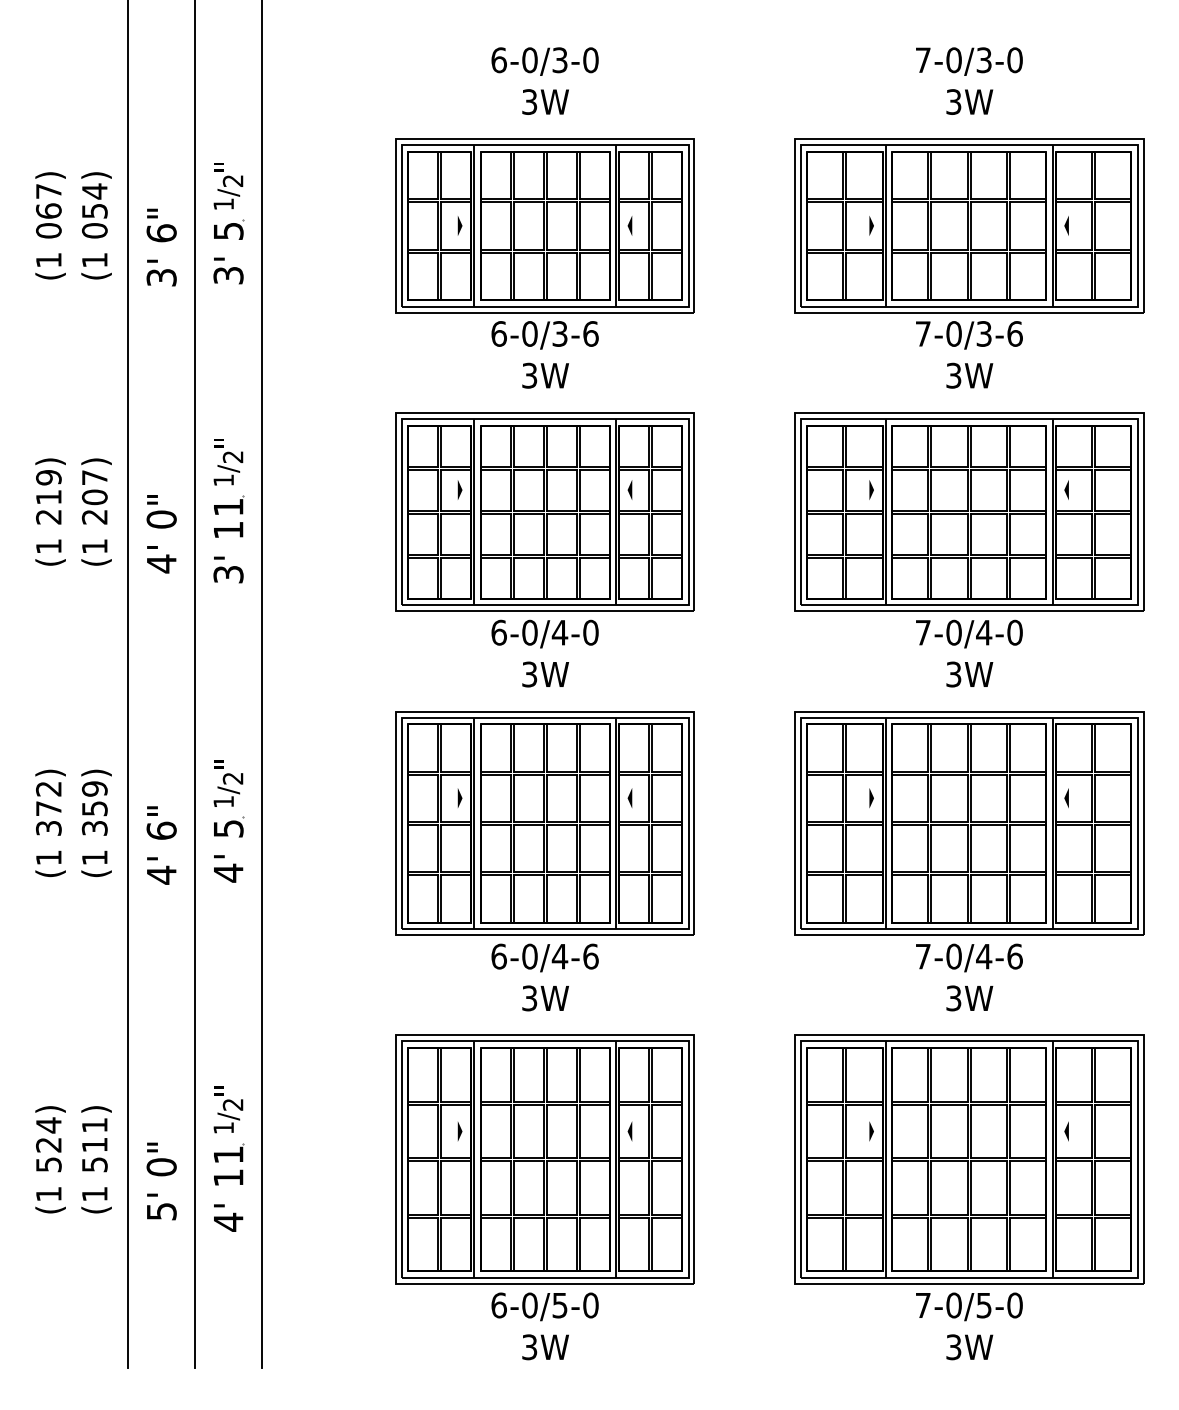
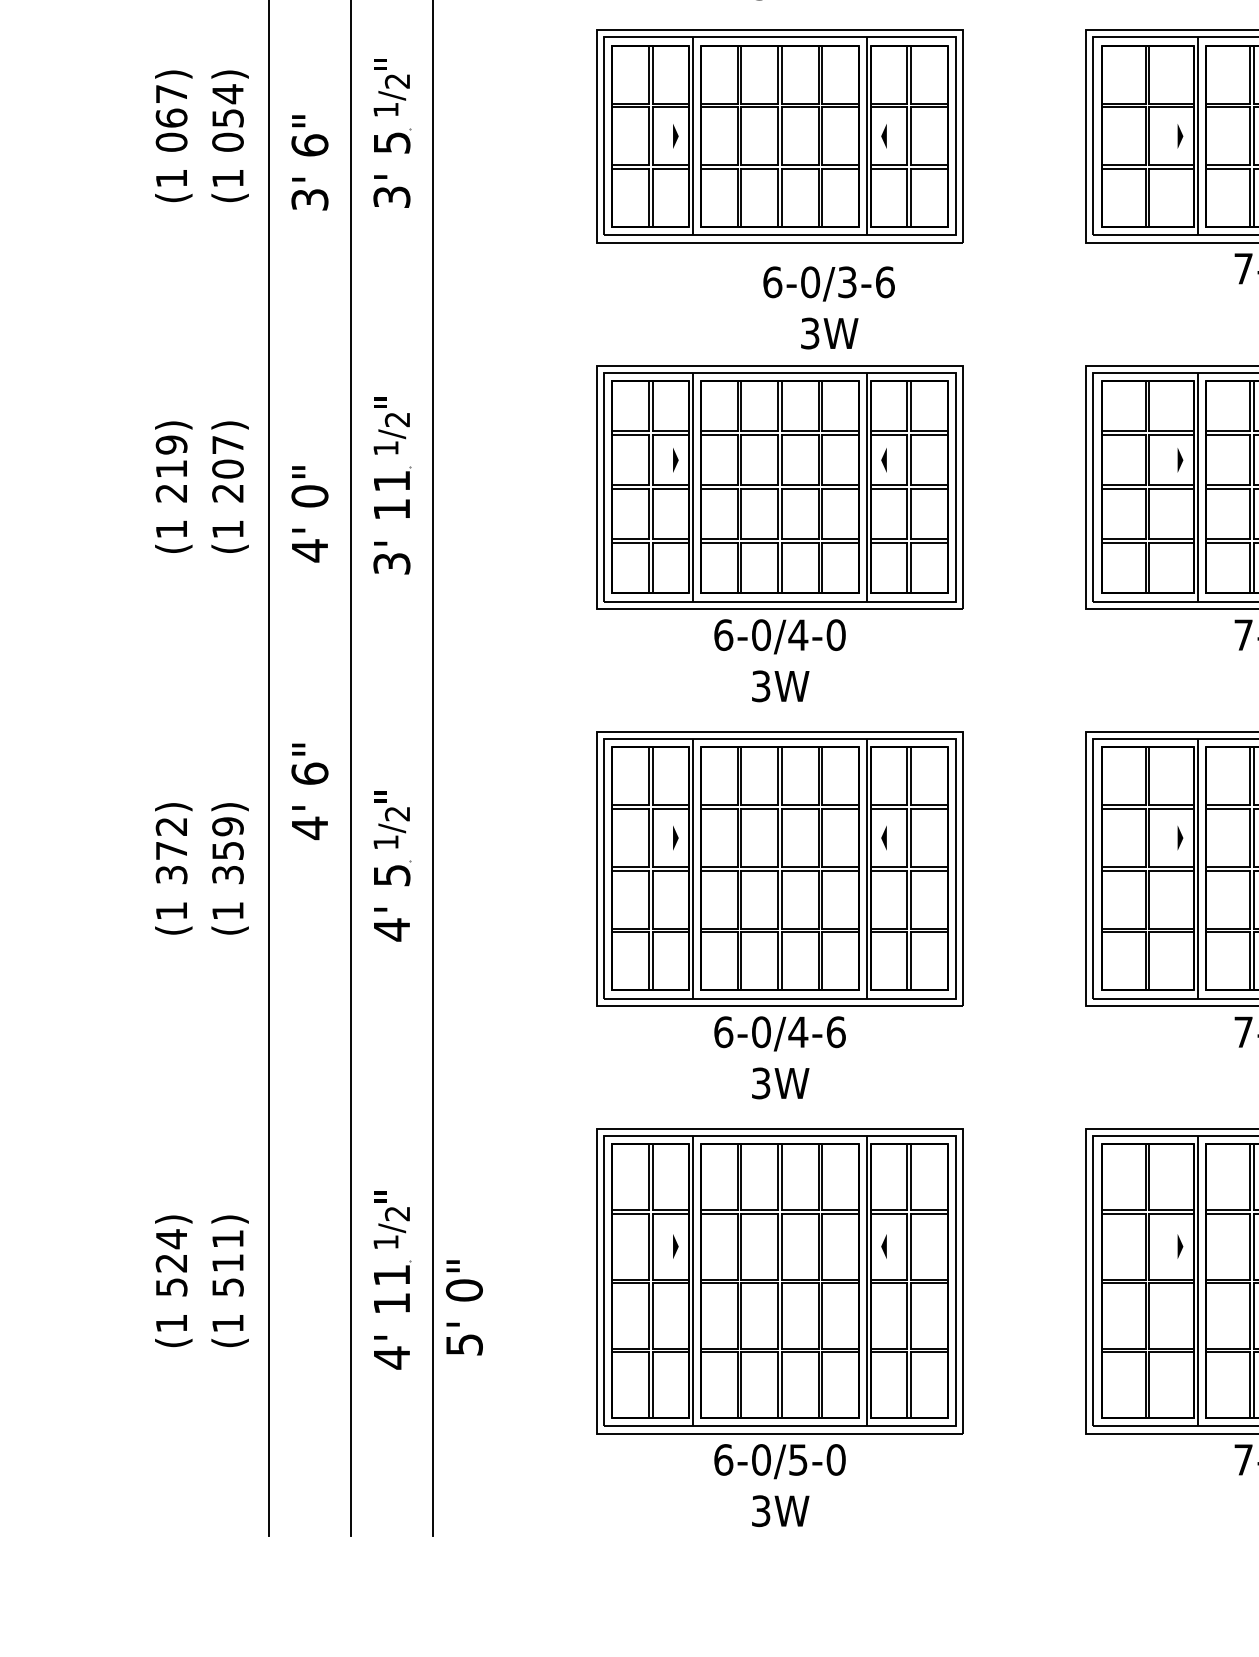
text: (544, 354) -> (828, 307), moved
text: (161, 845) -> (309, 791), moved
text: (161, 1181) -> (464, 1307), moved

